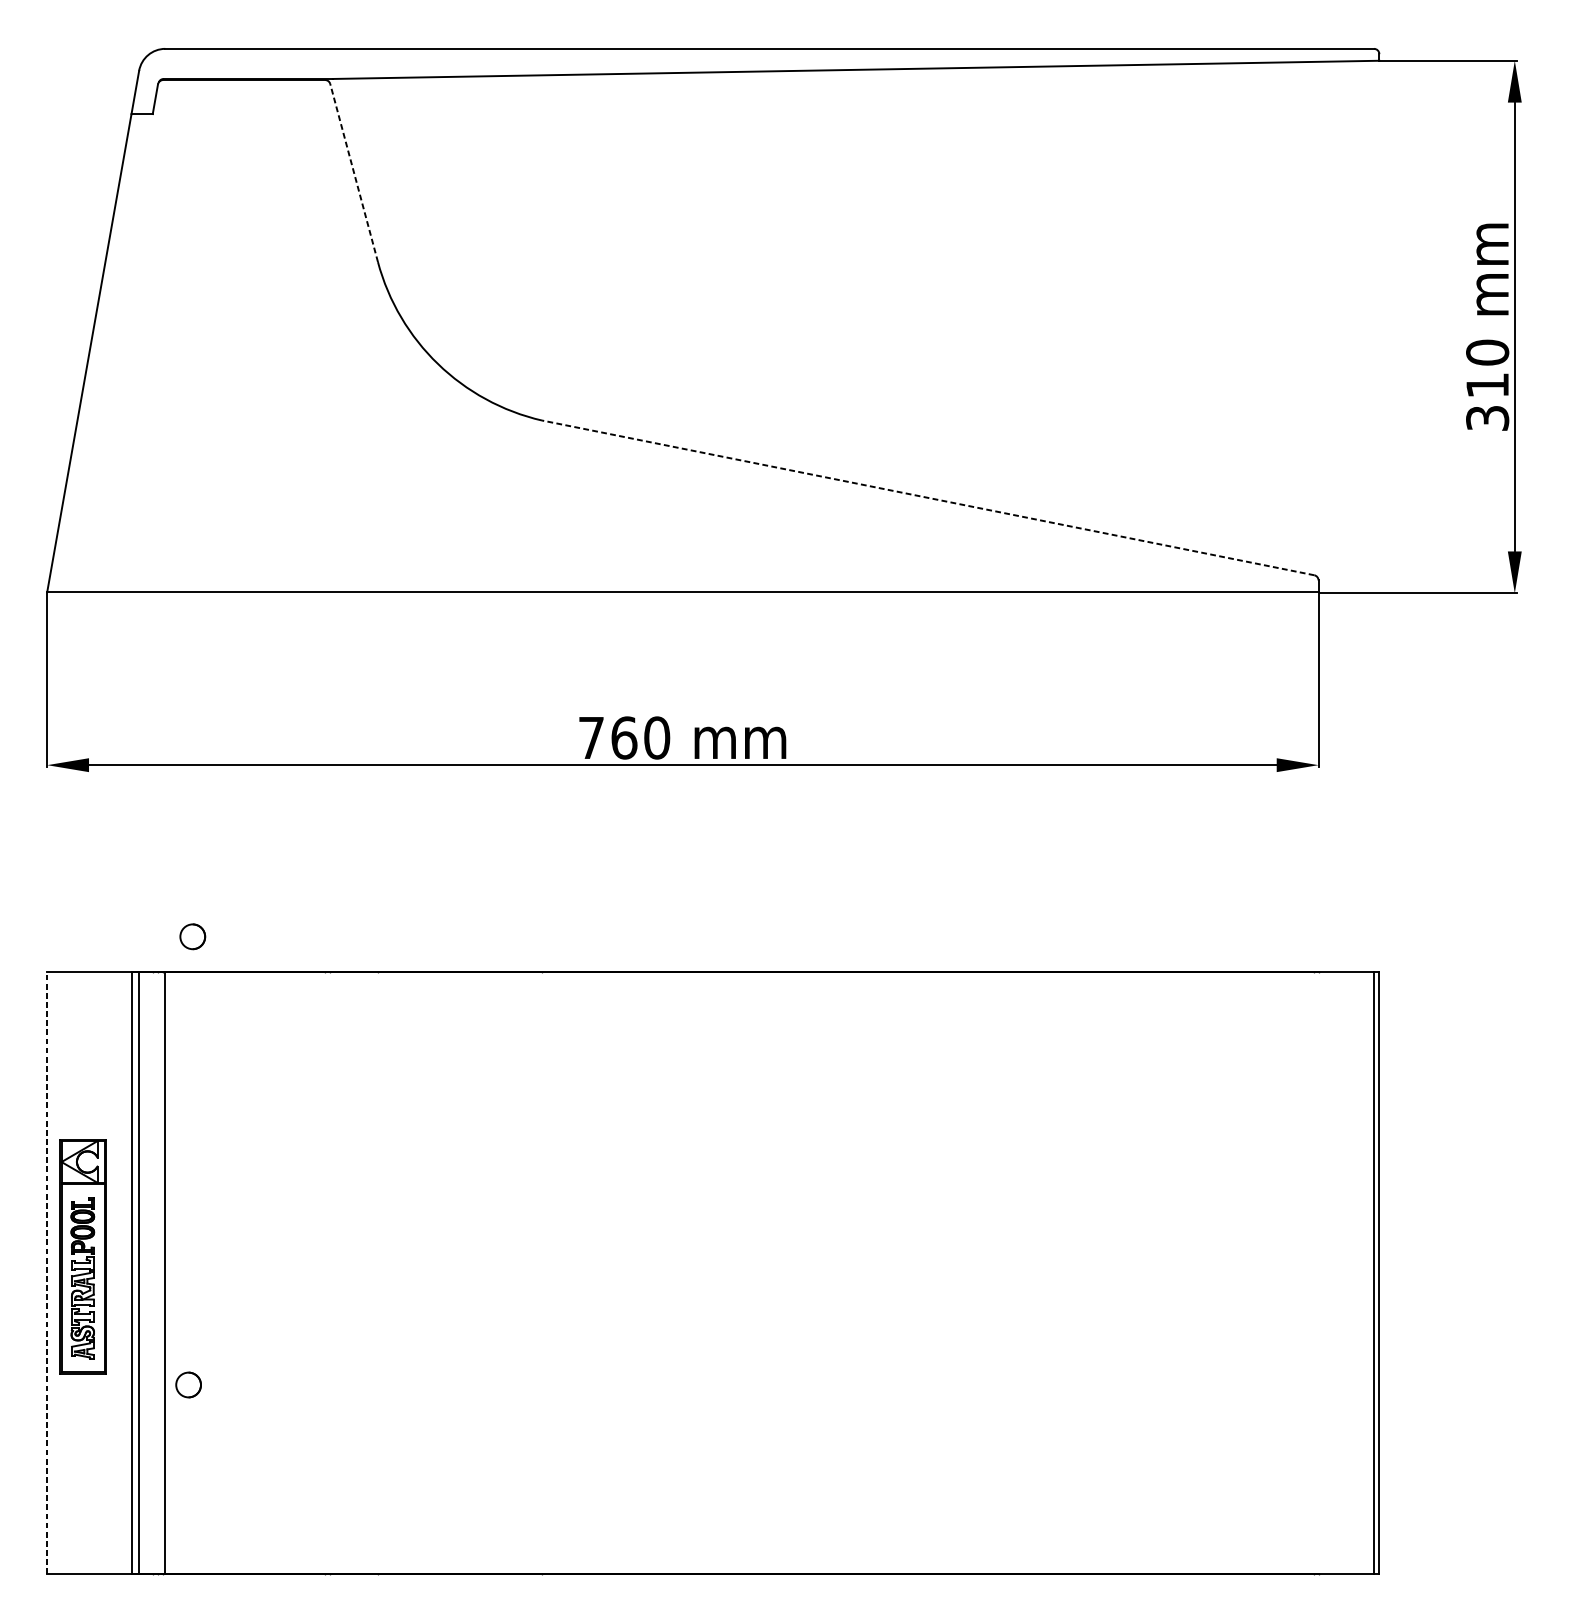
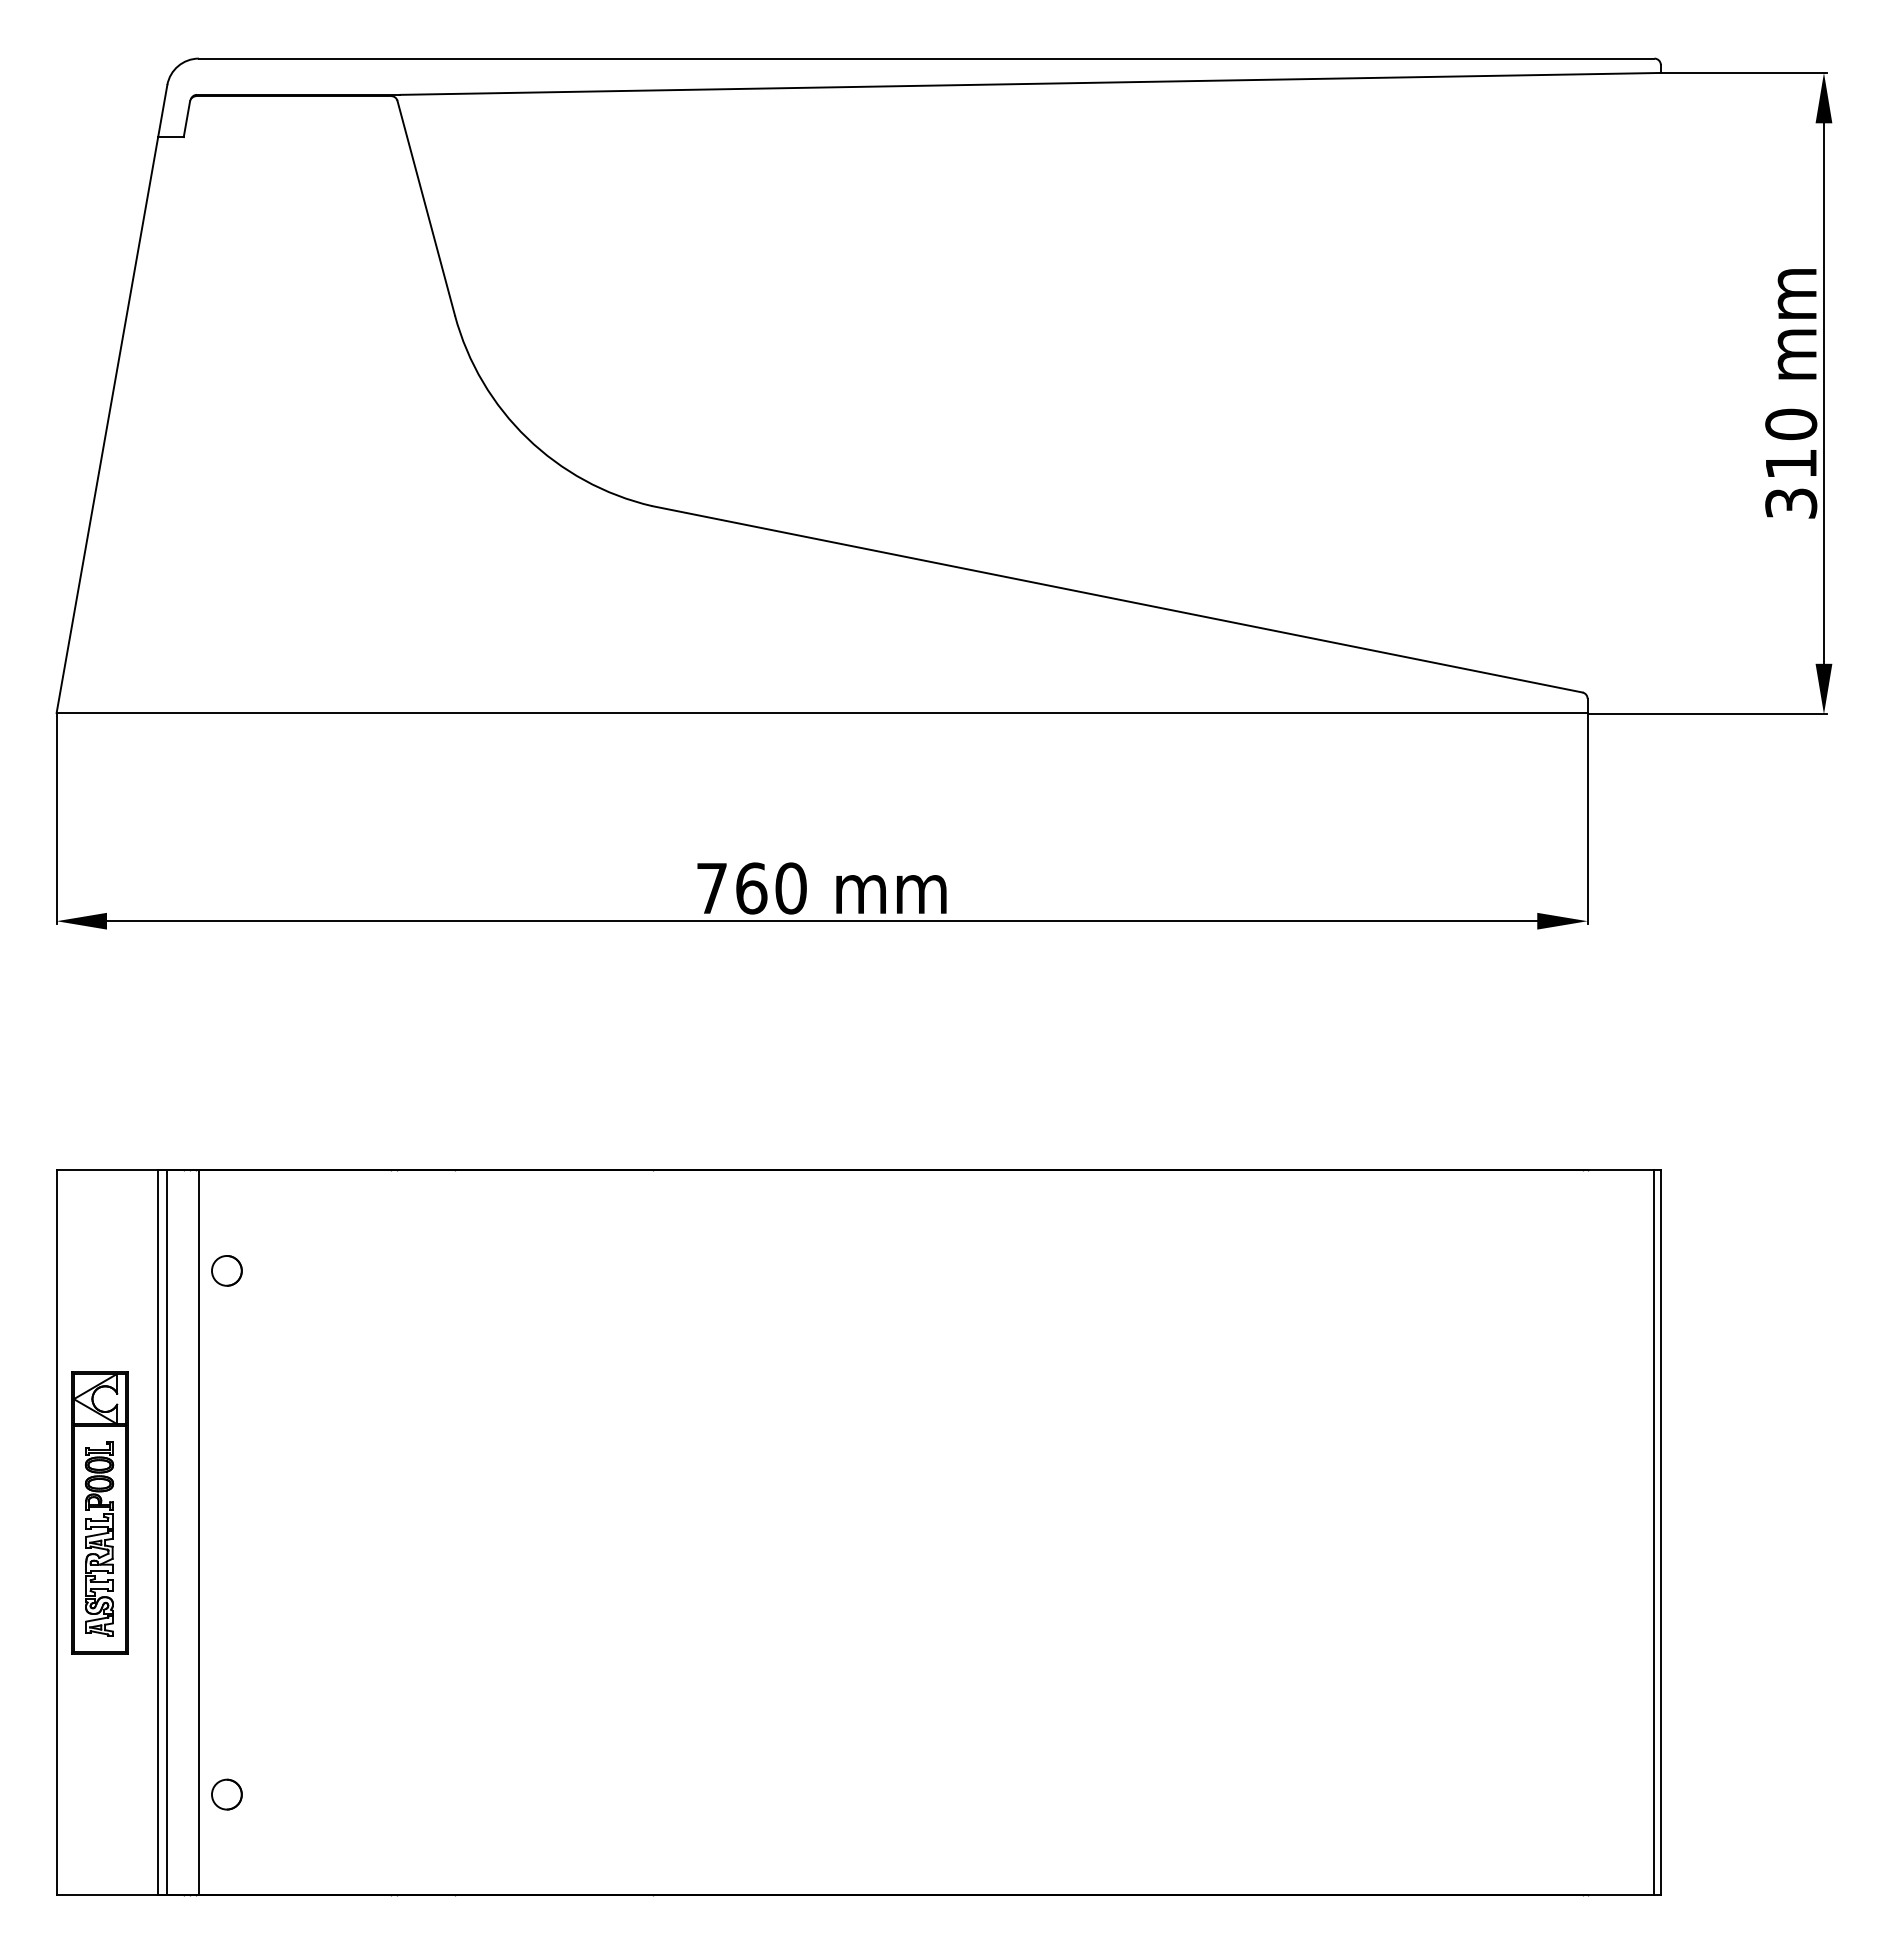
line: (354, 172) -> (426, 207), dashed -> solid
line: (928, 498) -> (1117, 599), dashed -> solid
circle: (192, 936) -> (226, 1270), moved
line: (47, 1272) -> (56, 1532), dashed -> solid
part: (188, 1384) -> (226, 1794), moved

